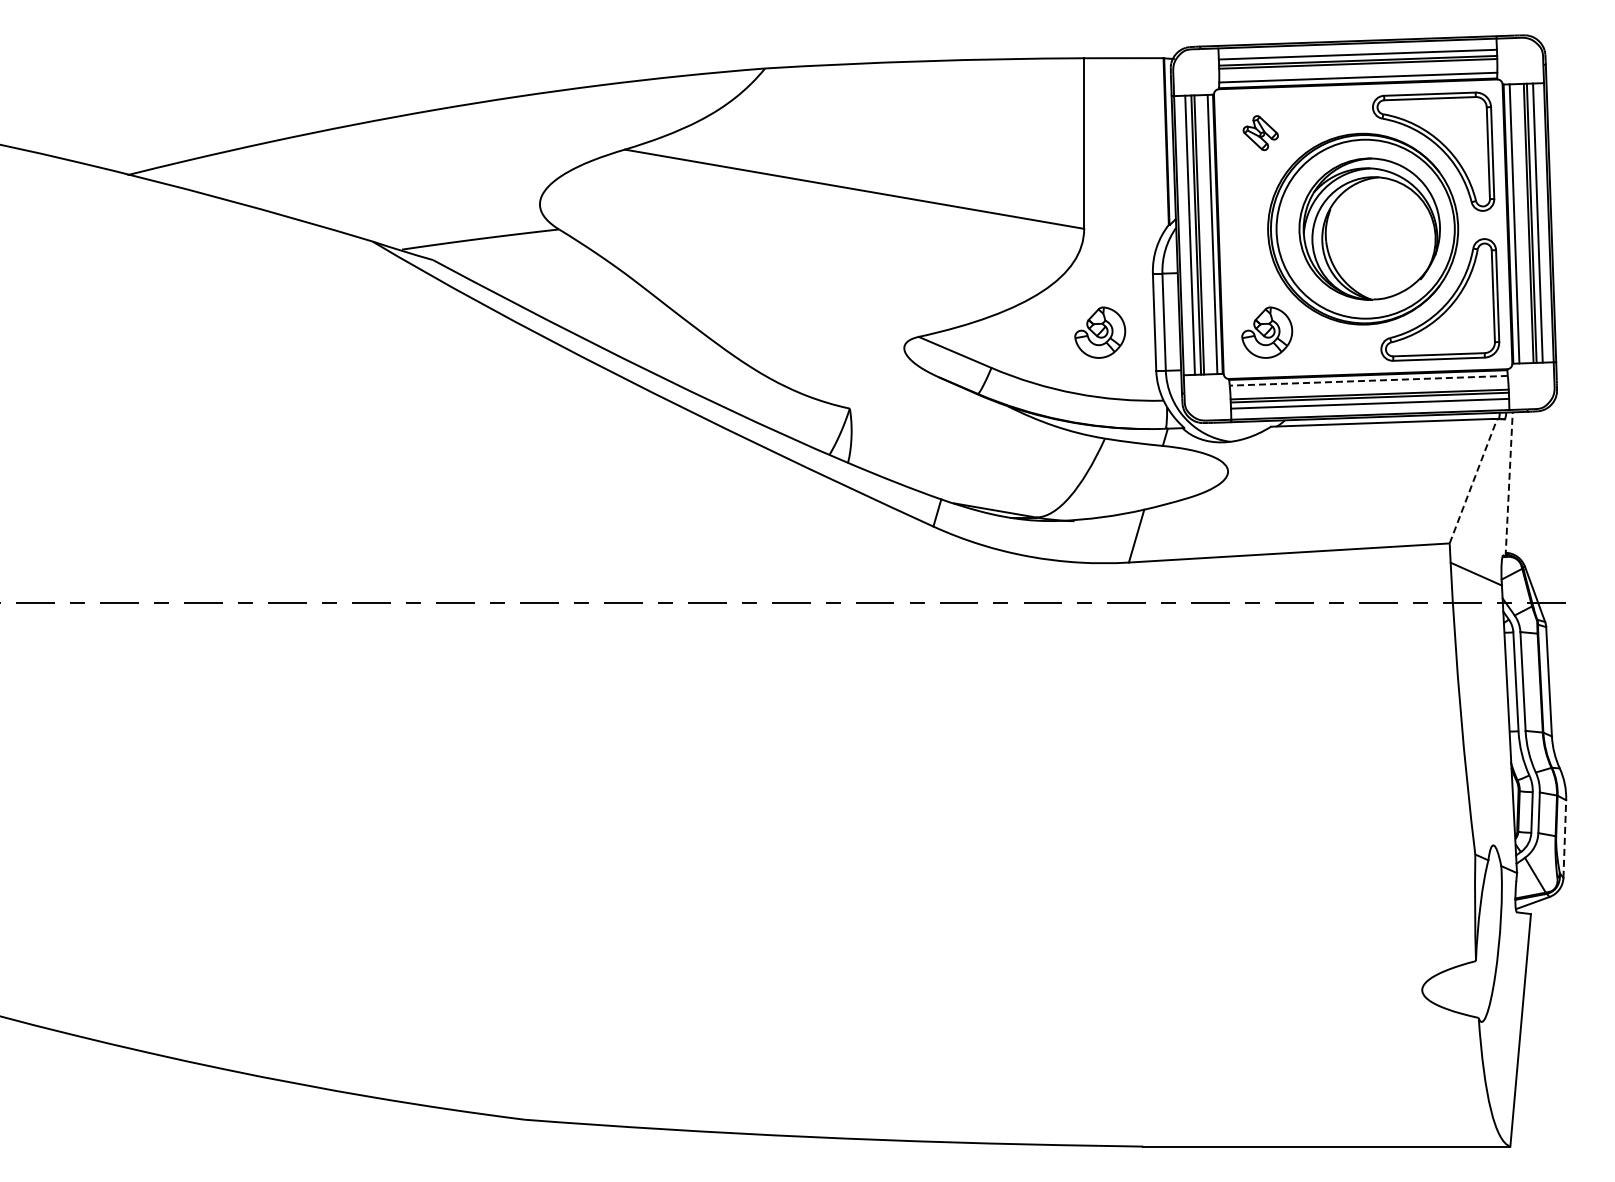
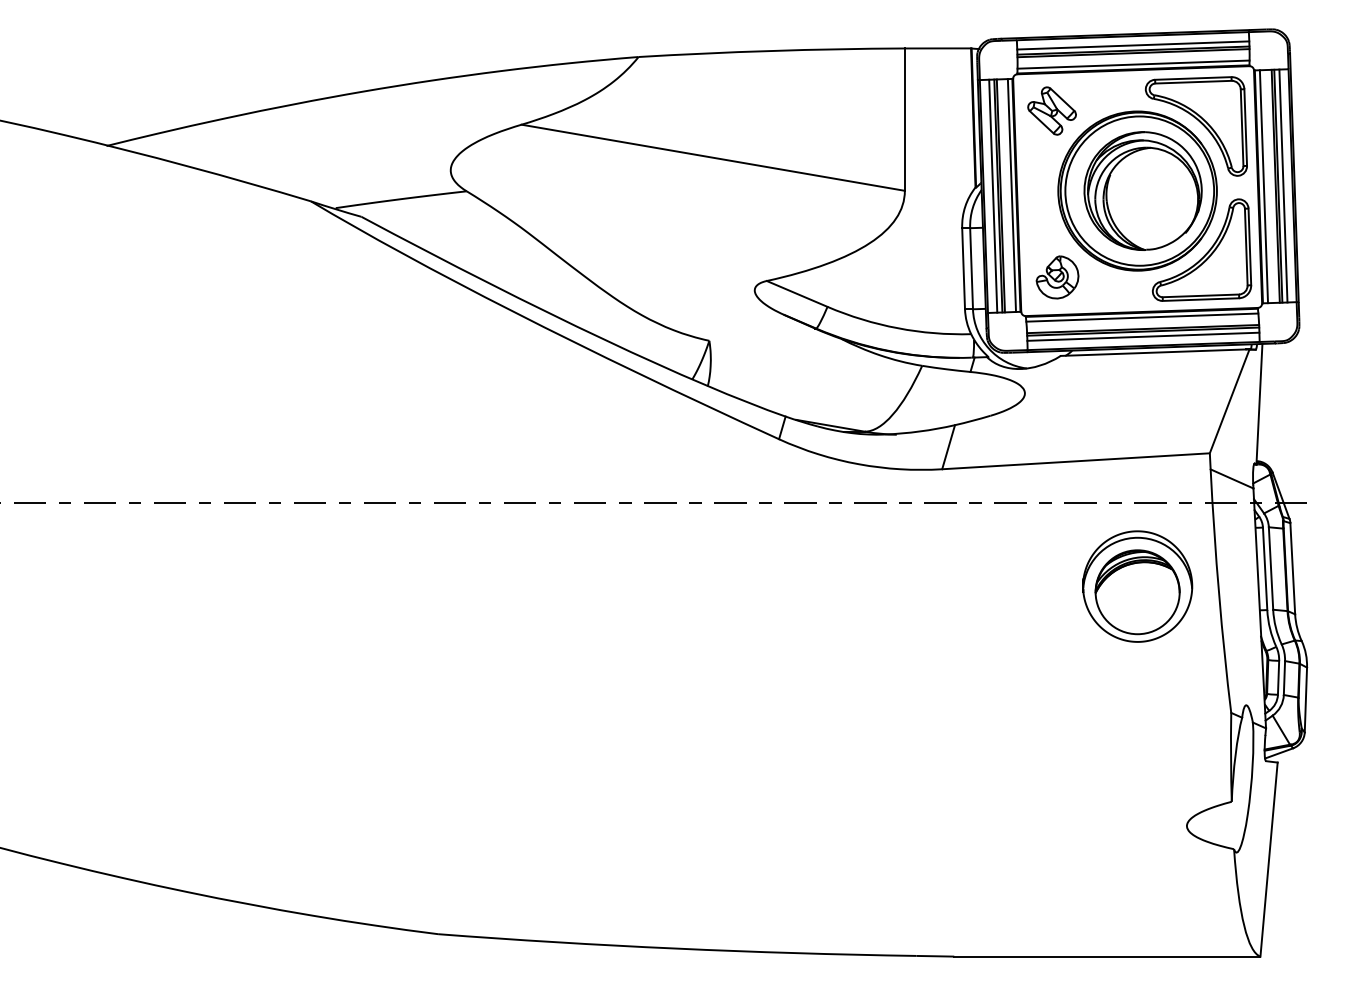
part: (1260, 132) -> (1051, 110), size x1.67
part: (1100, 332) -> (918, 277), removed
line: (1368, 380) -> (1142, 317), dashed -> solid
line: (1473, 481) -> (1229, 401), dashed -> solid
line: (1509, 484) -> (1259, 404), dashed -> solid
part: (1362, 703) -> (1137, 586), added
line: (1564, 839) -> (1305, 700), dashed -> solid

